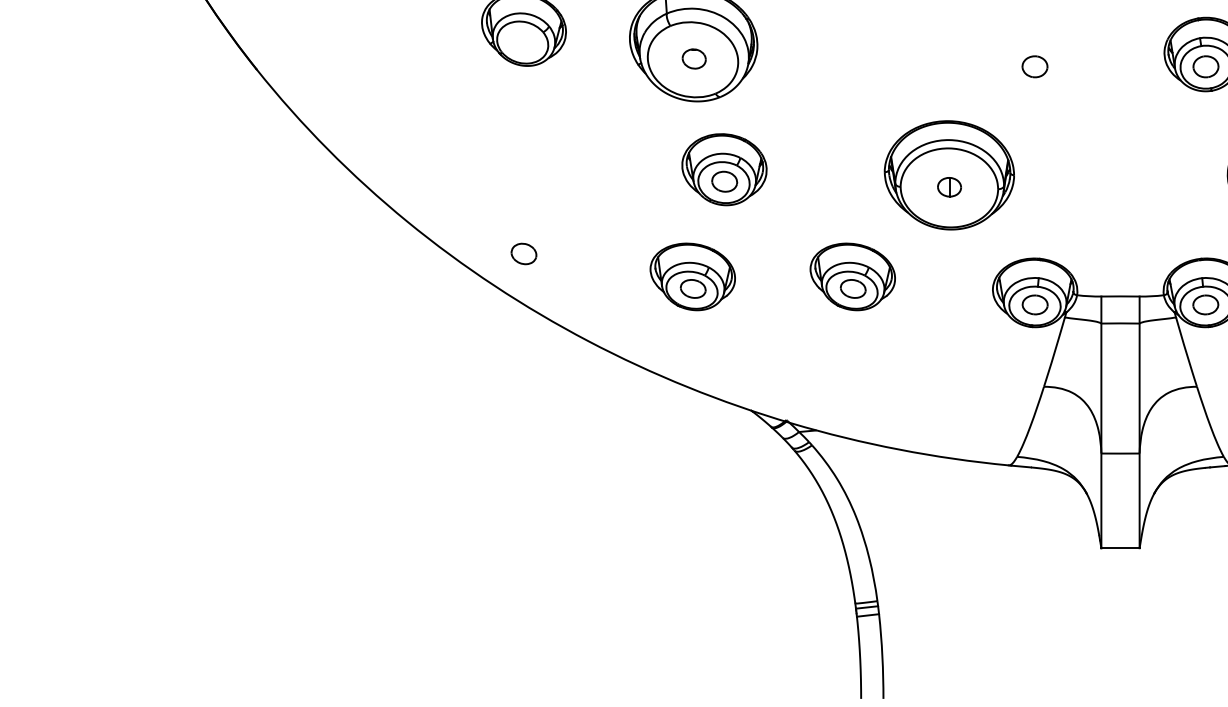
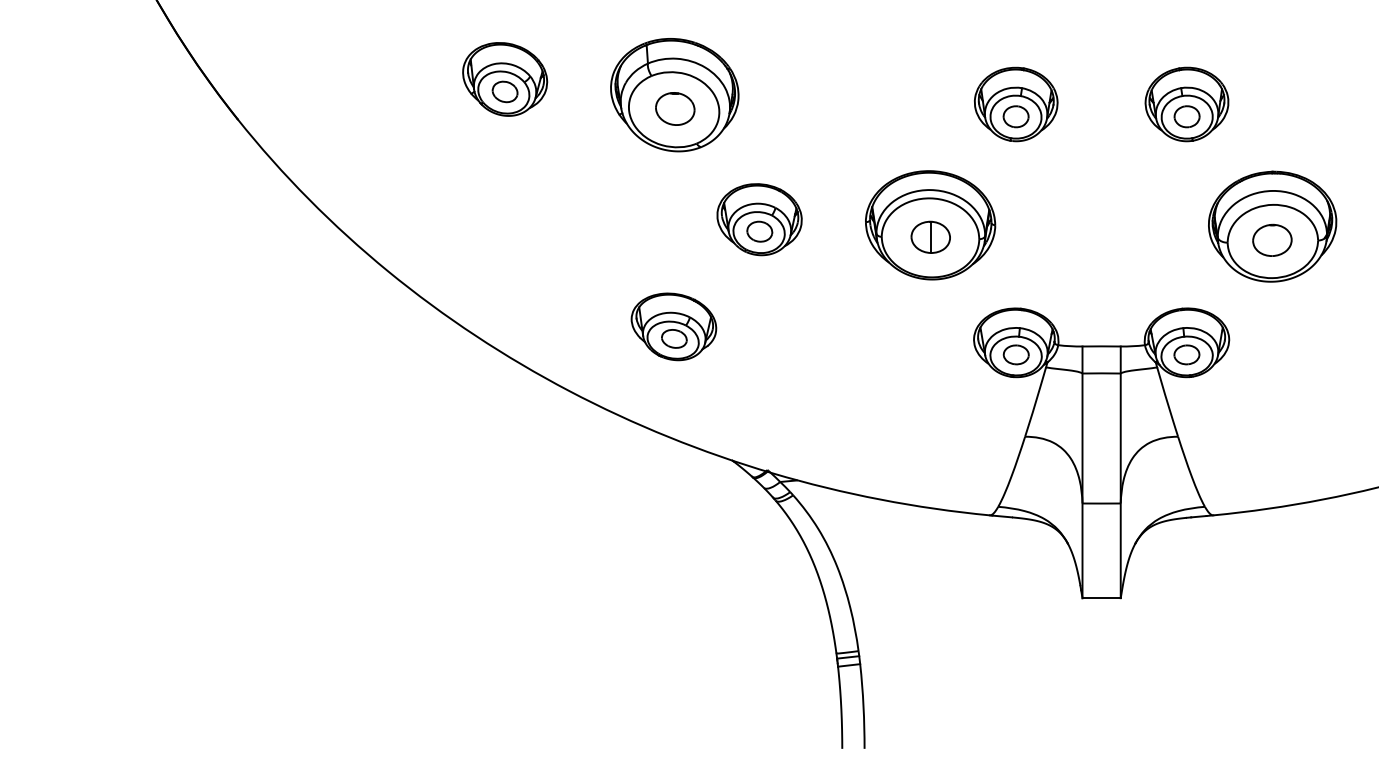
part: (1035, 54) -> (1016, 104), added
part: (694, 58) -> (675, 108), size x1.67
part: (724, 169) -> (759, 219), moved
part: (949, 186) -> (930, 236), size x1.67
part: (523, 253) -> (504, 91), moved
part: (852, 276) -> (833, 326), removed

